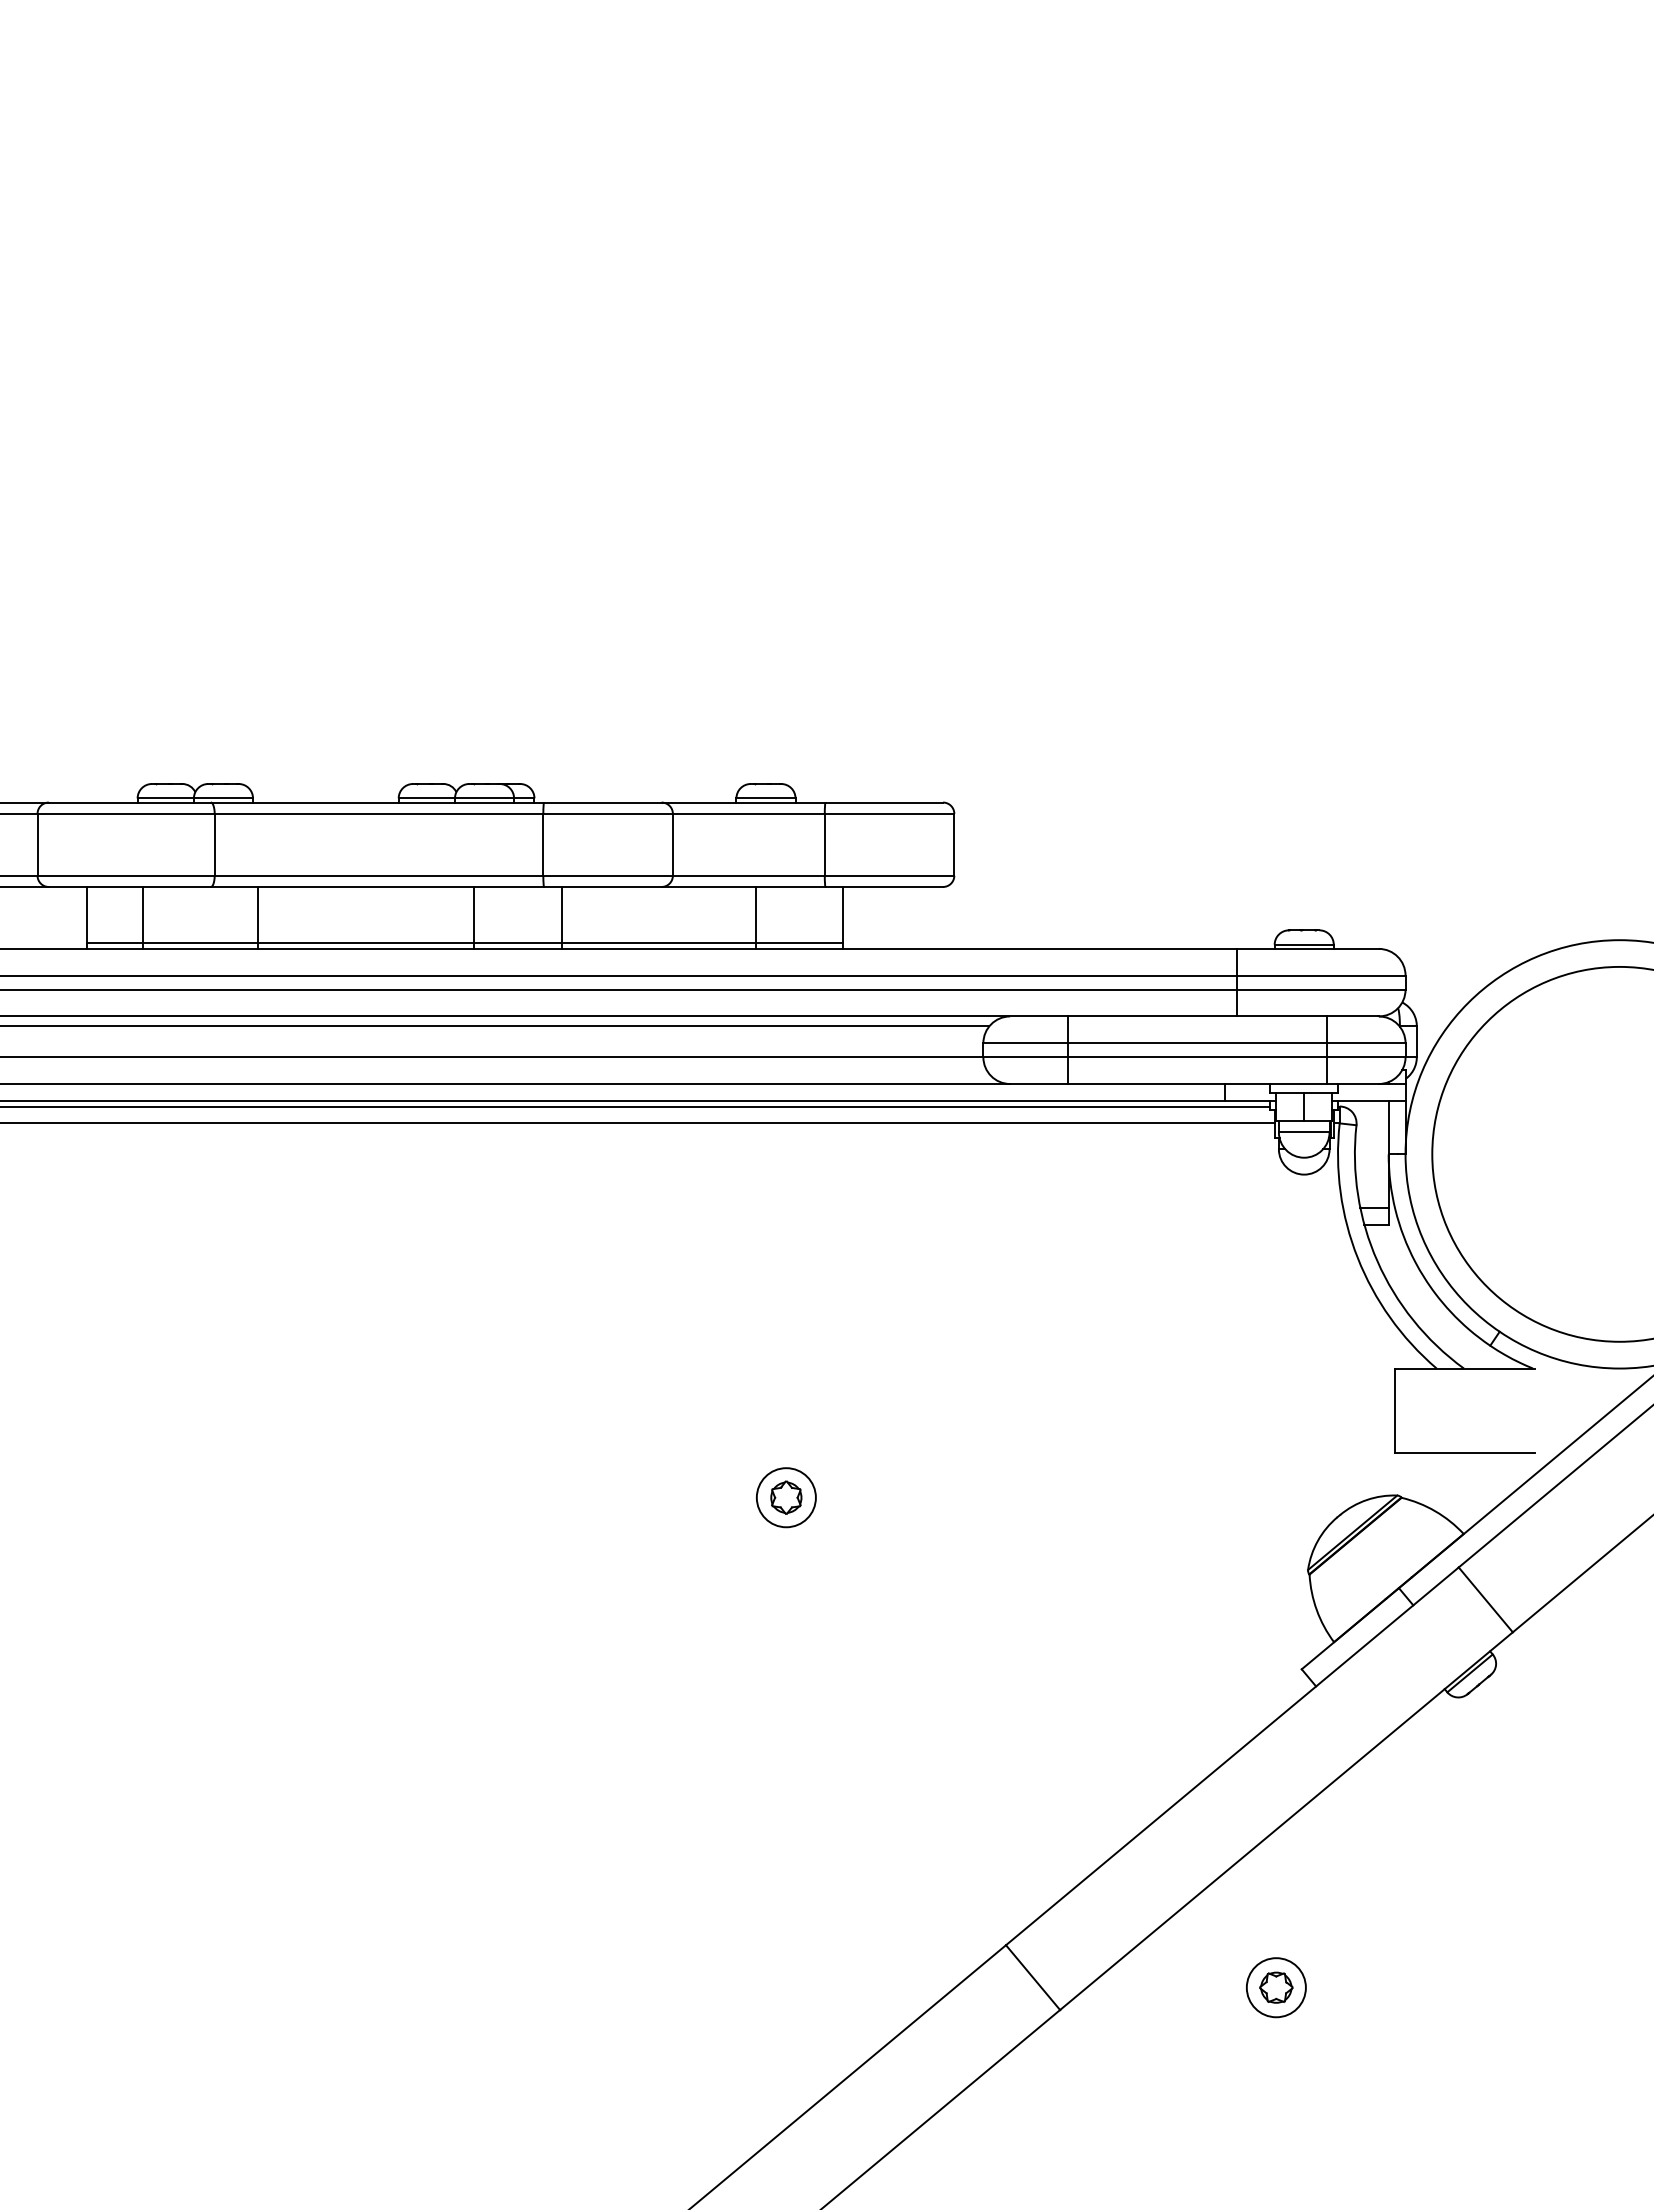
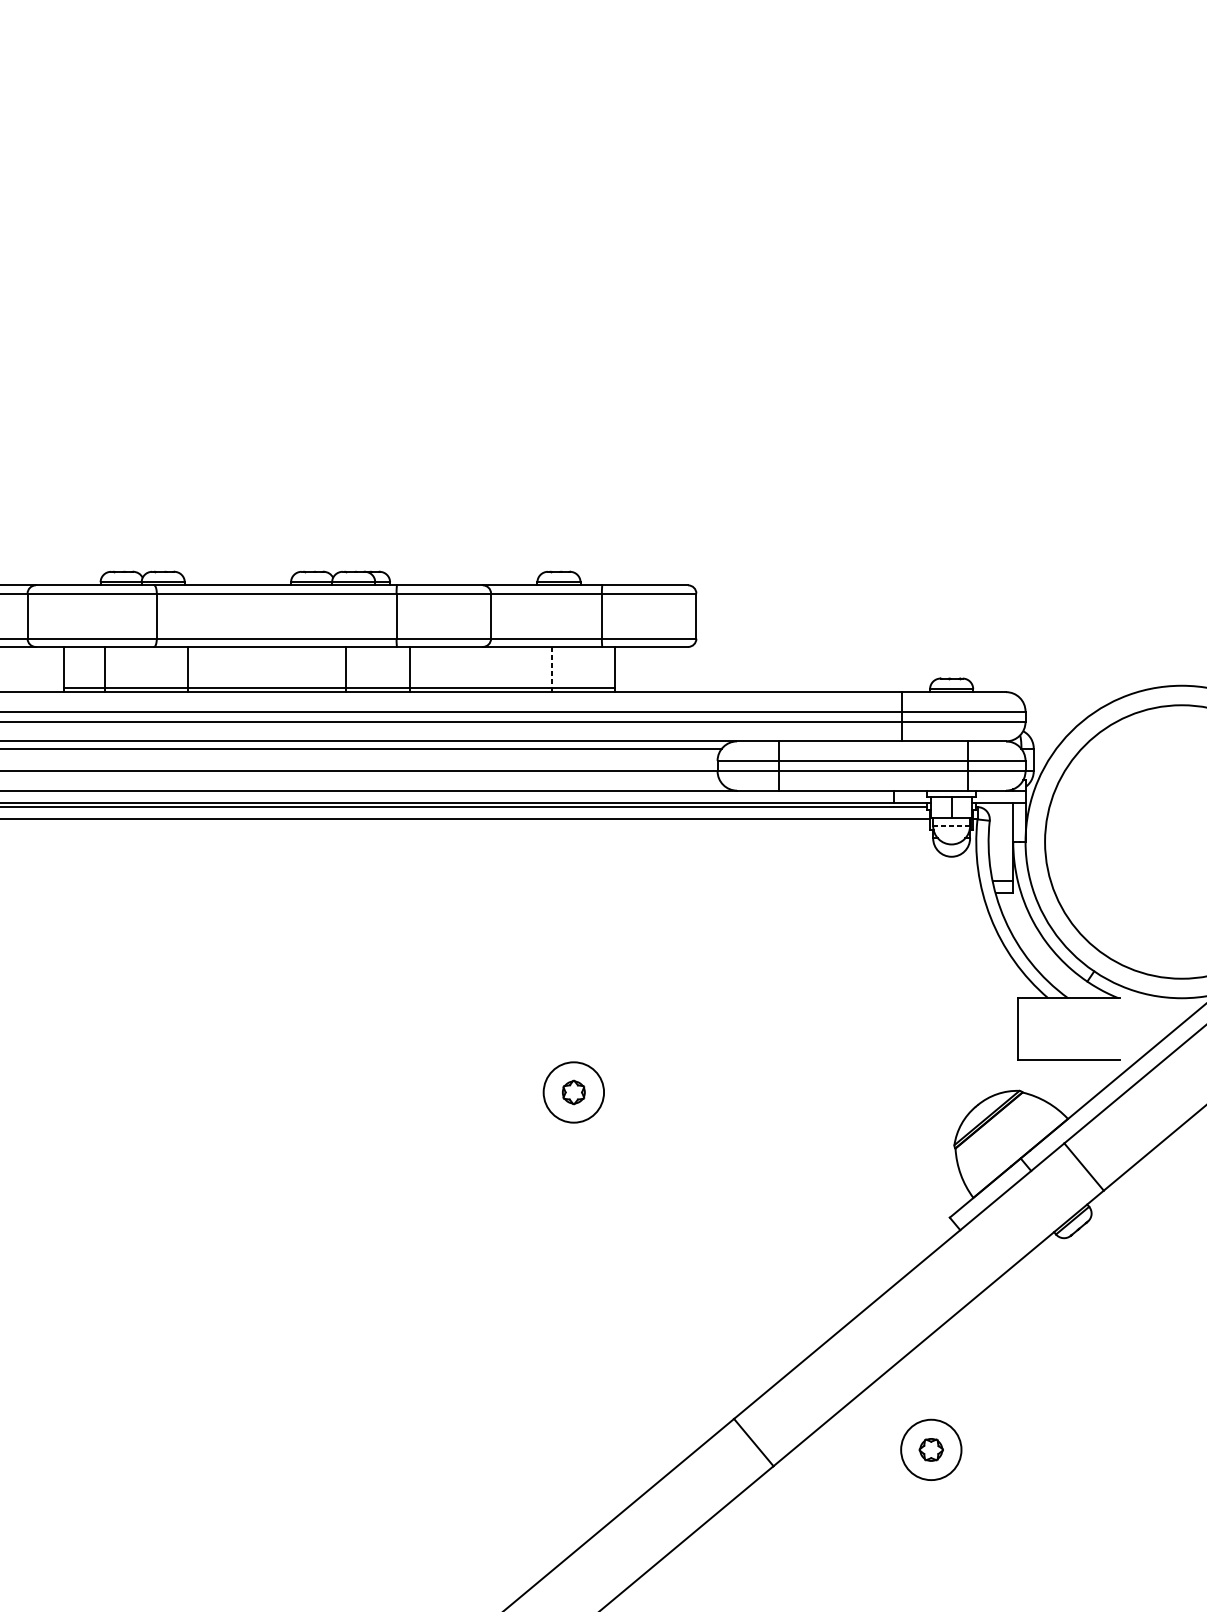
line: (755, 915) -> (551, 667), solid -> dashed
line: (1304, 1132) -> (951, 826), solid -> dashed
circle: (785, 1497) -> (573, 1092), size x1.4
circle: (1275, 1987) -> (930, 1449), size x1.4

